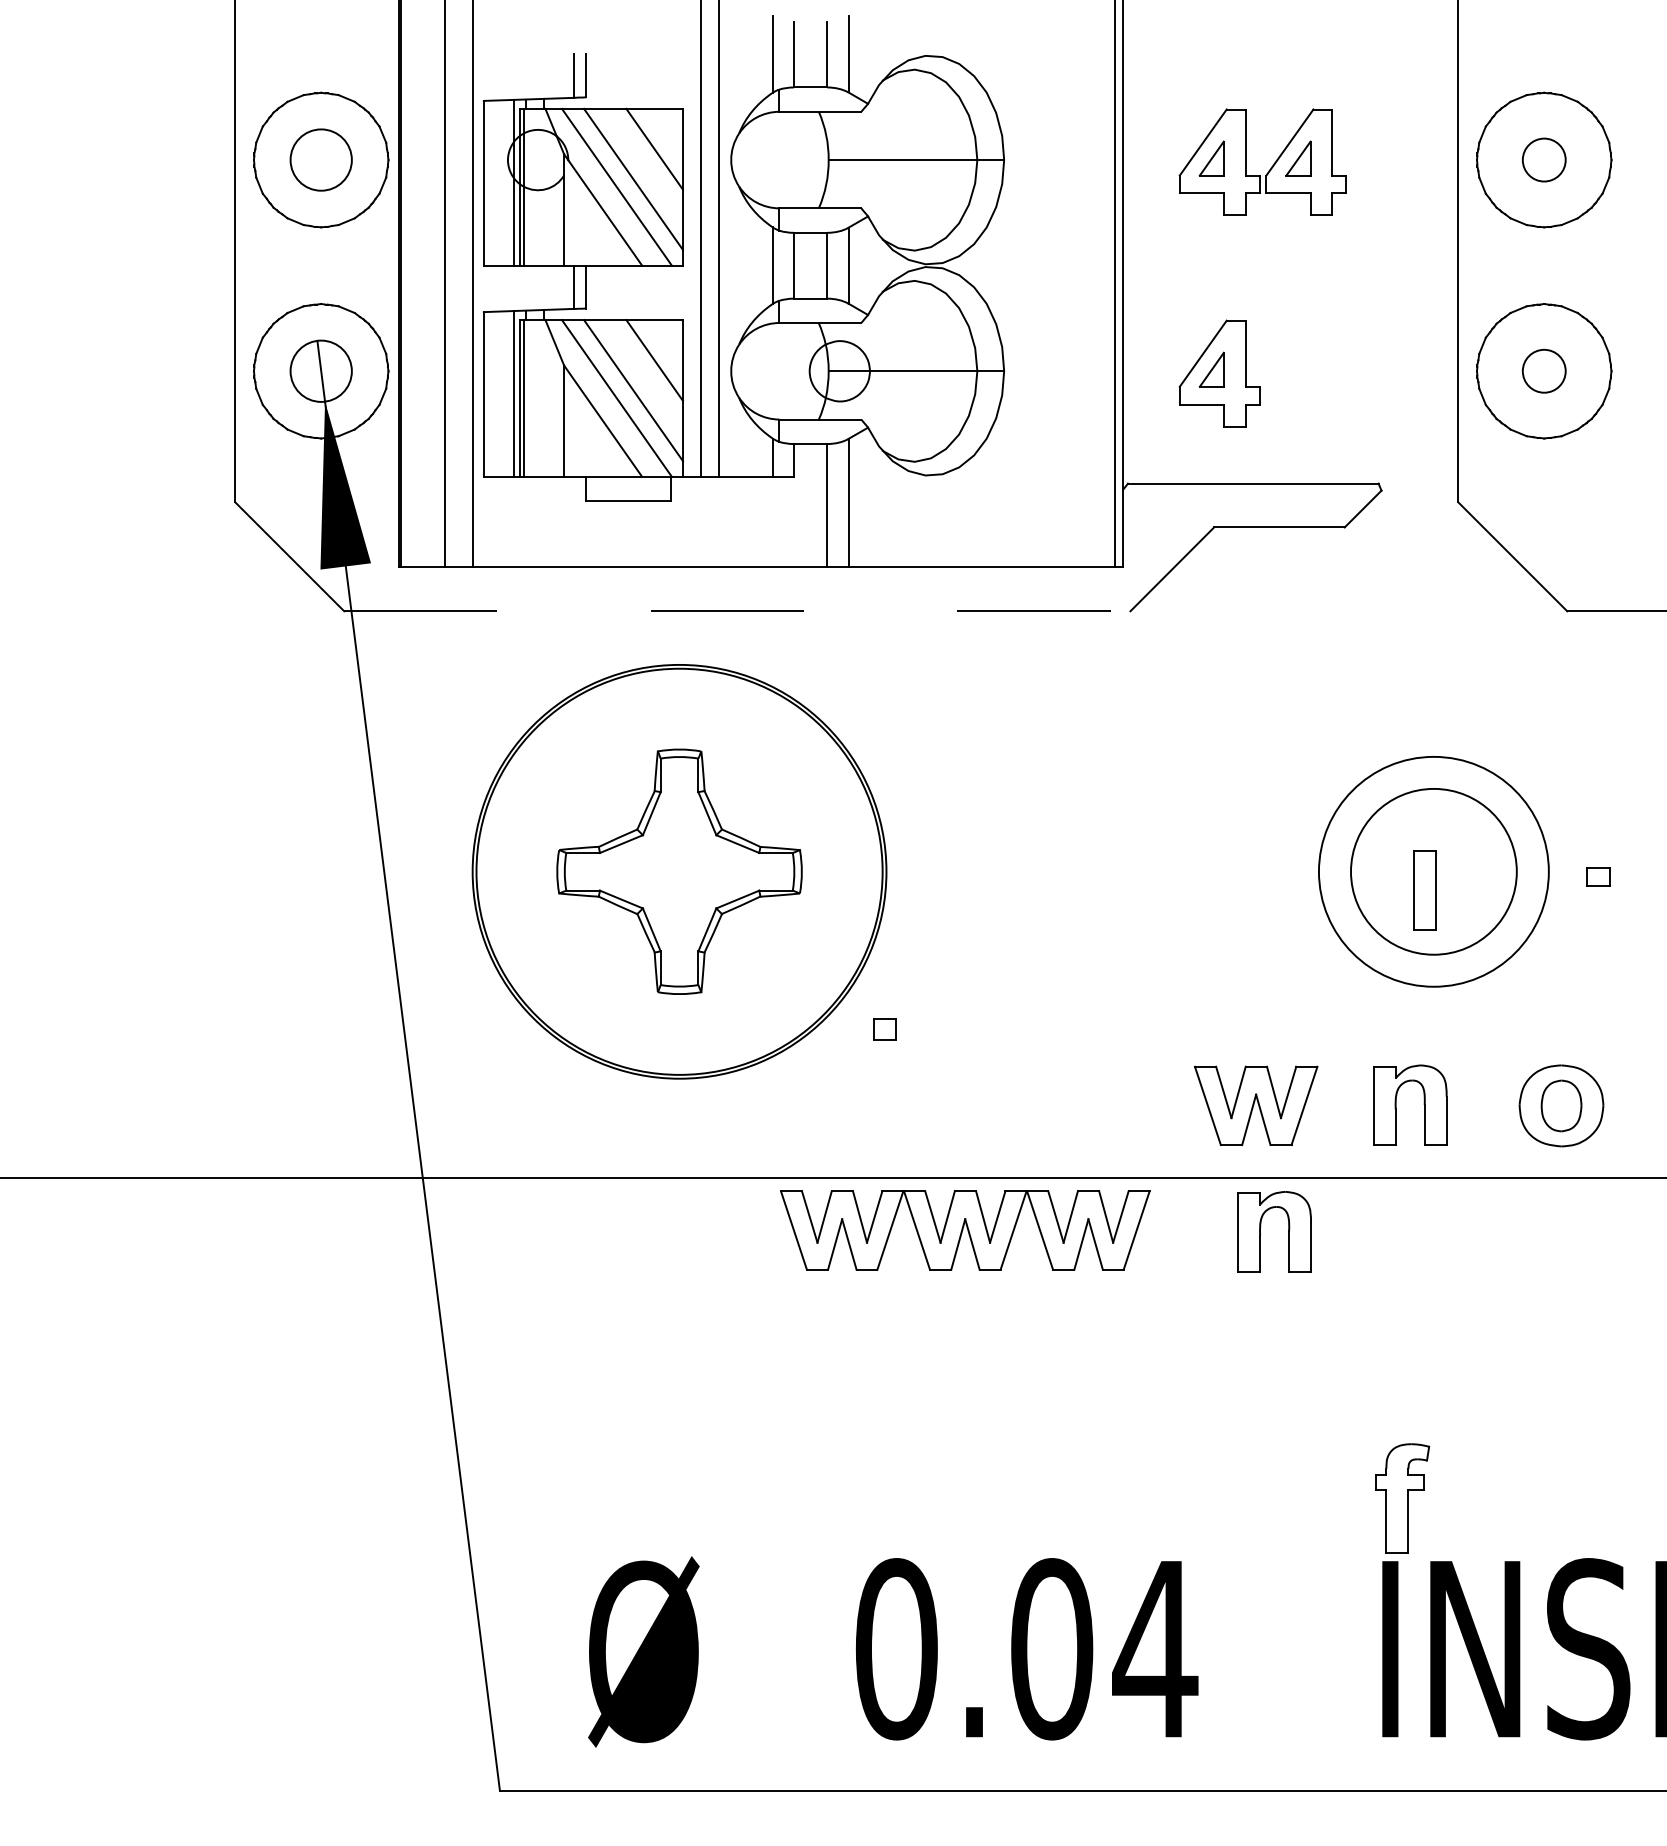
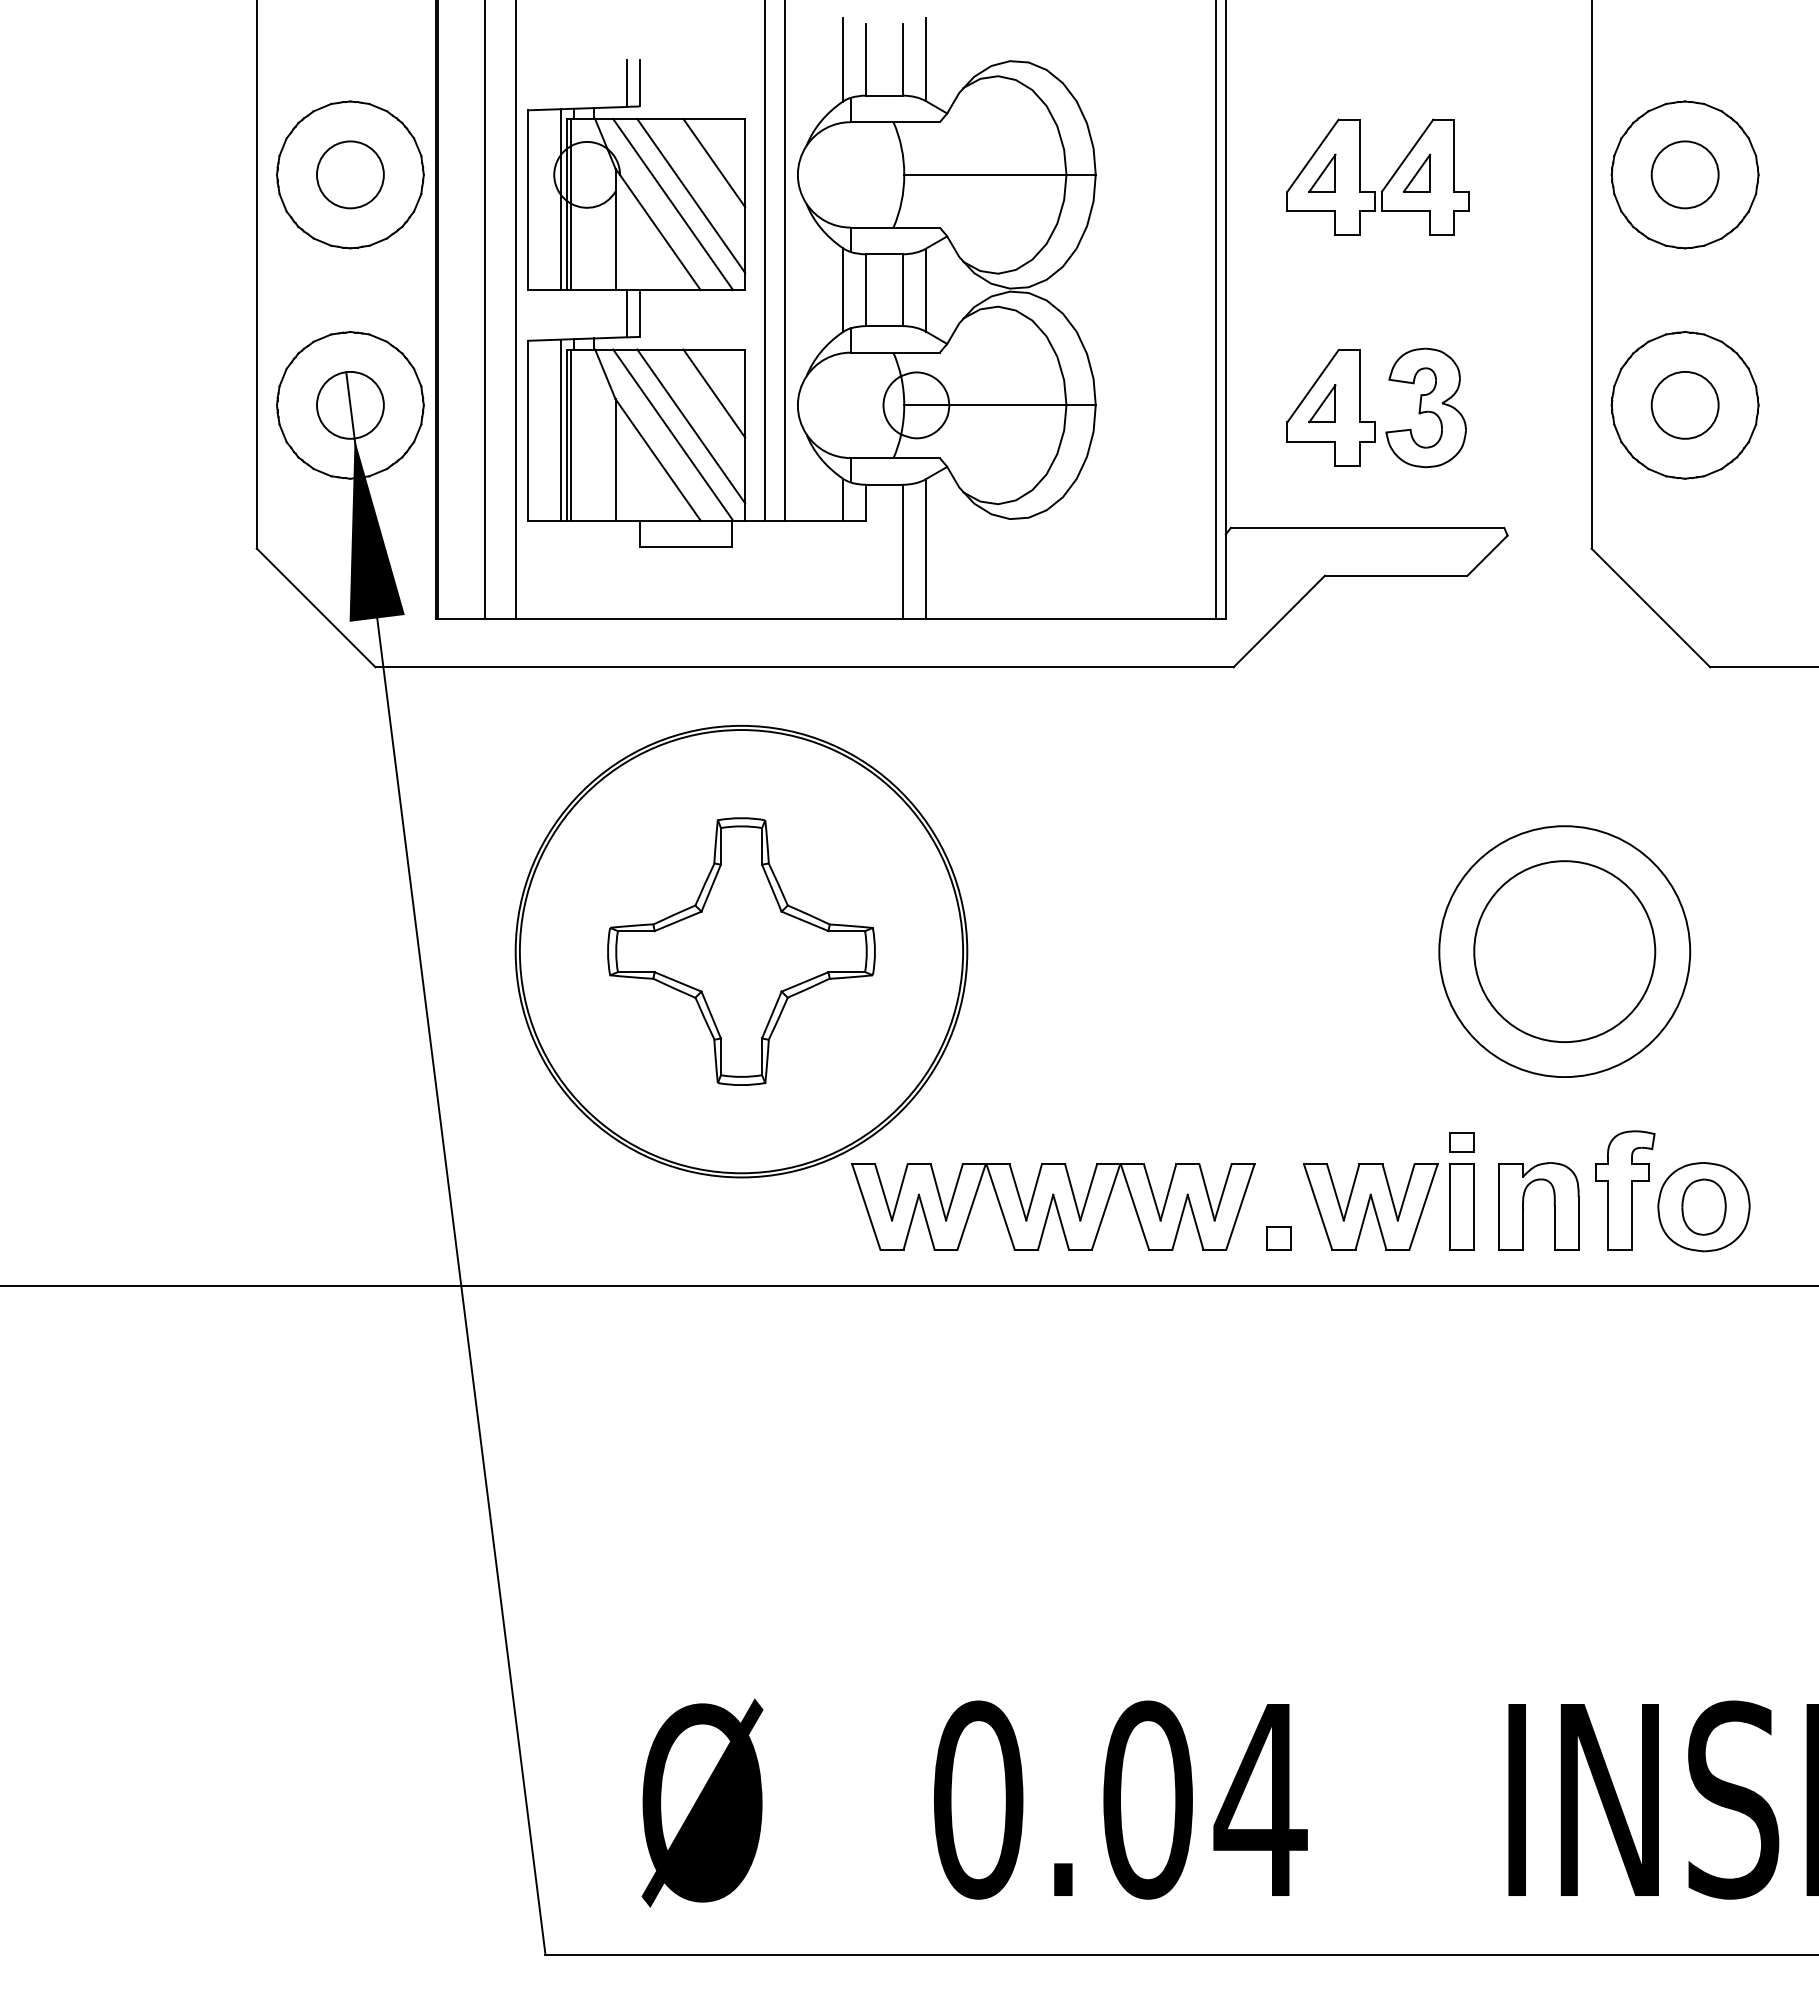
circle: (1543, 159) -> (1684, 174), size x1.43
circle: (1543, 370) -> (1684, 404), size x1.43
part: (1306, 373) -> (1425, 407), added
line: (738, 611) -> (805, 667), dashed -> solid
part: (1597, 877) -> (1461, 1142), moved
part: (1424, 890) -> (1461, 1206), moved
part: (883, 1029) -> (1278, 1238), moved
part: (965, 1229) -> (1053, 1206), moved
part: (1260, 1231) -> (1375, 1344), removed
part: (1402, 1498) -> (1625, 1190), moved

